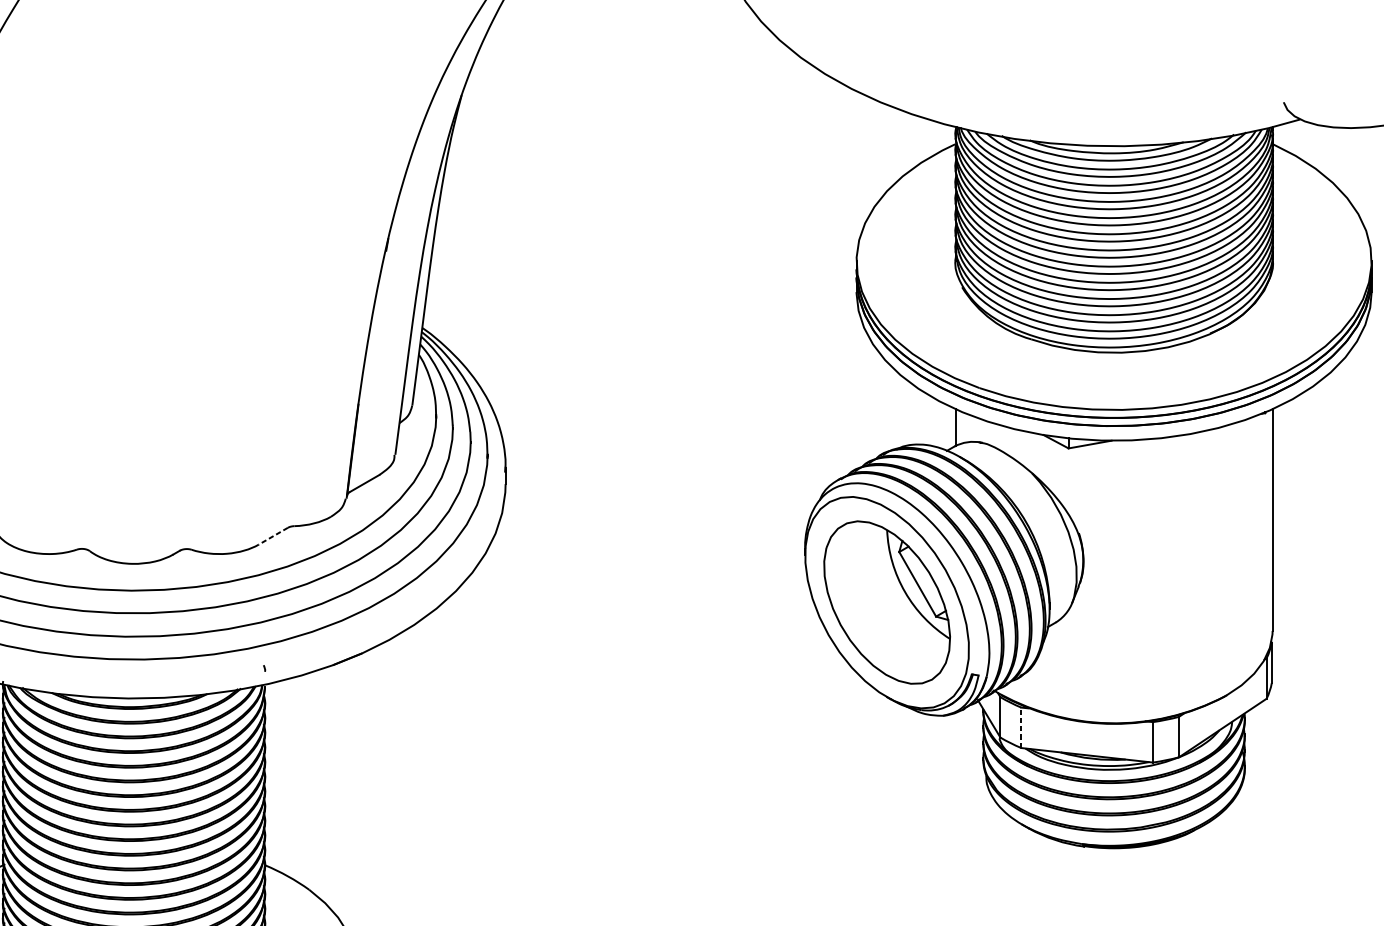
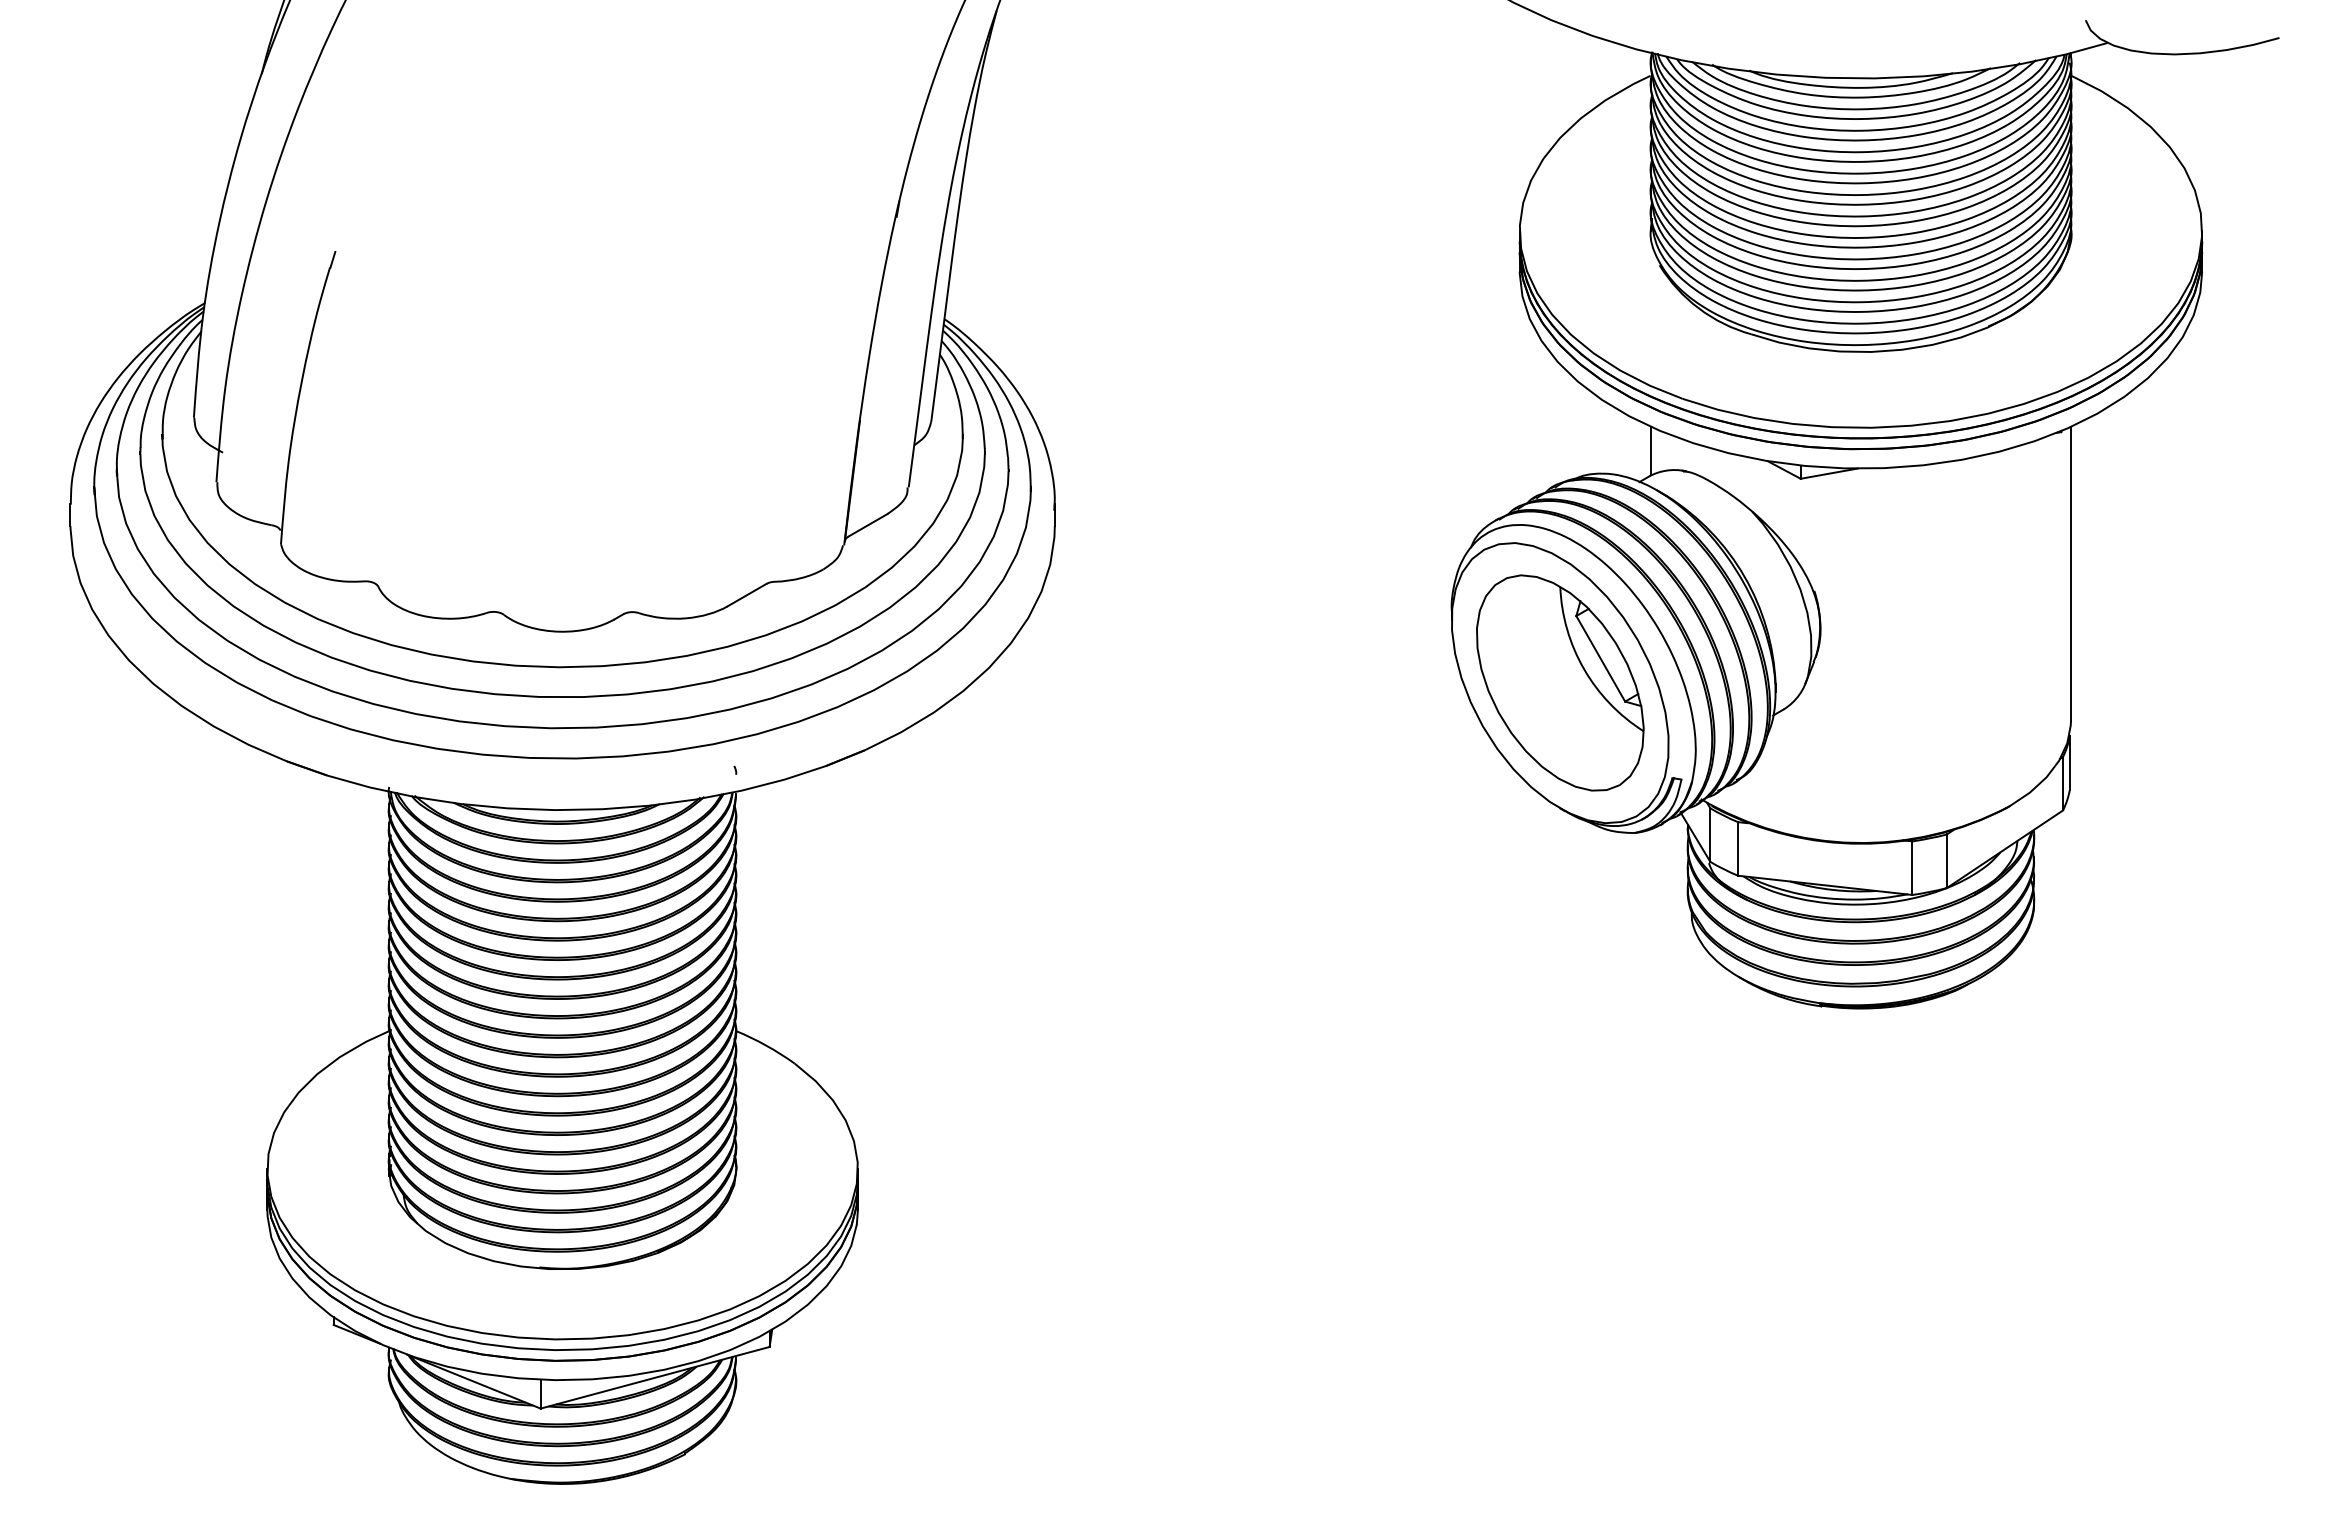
line: (272, 536) -> (746, 595), dashed -> solid
line: (1021, 727) -> (1738, 848), dashed -> solid

